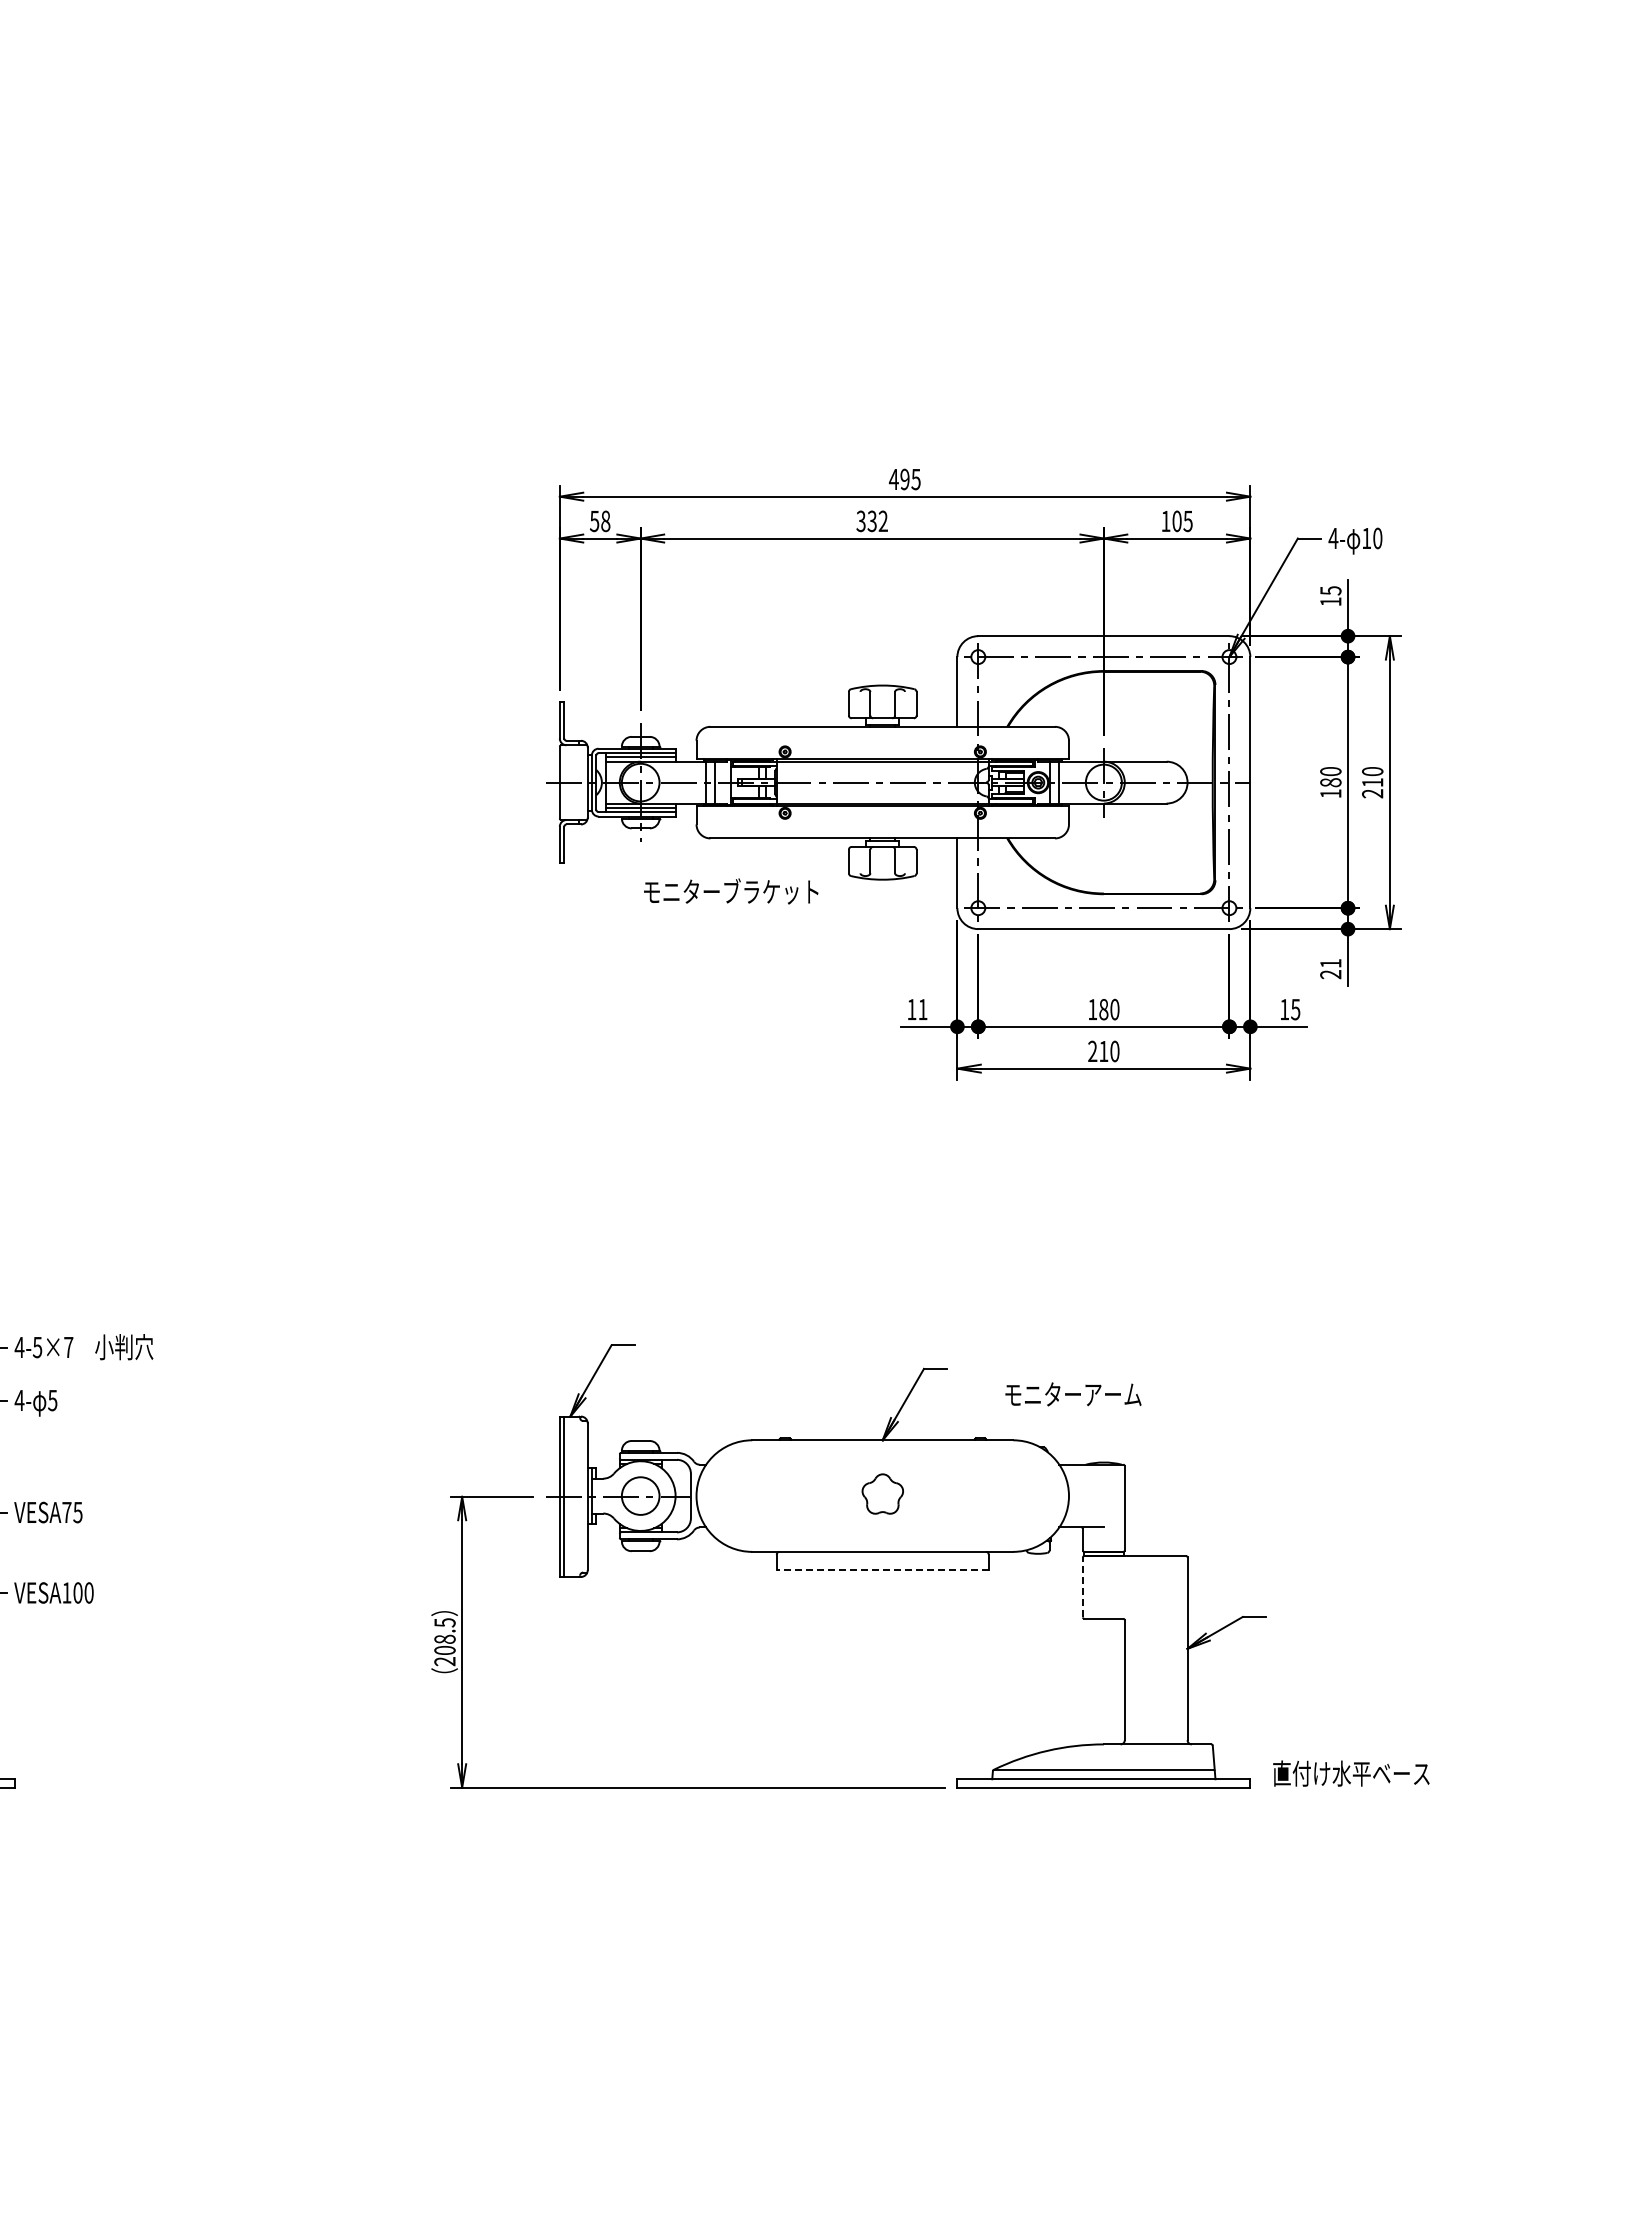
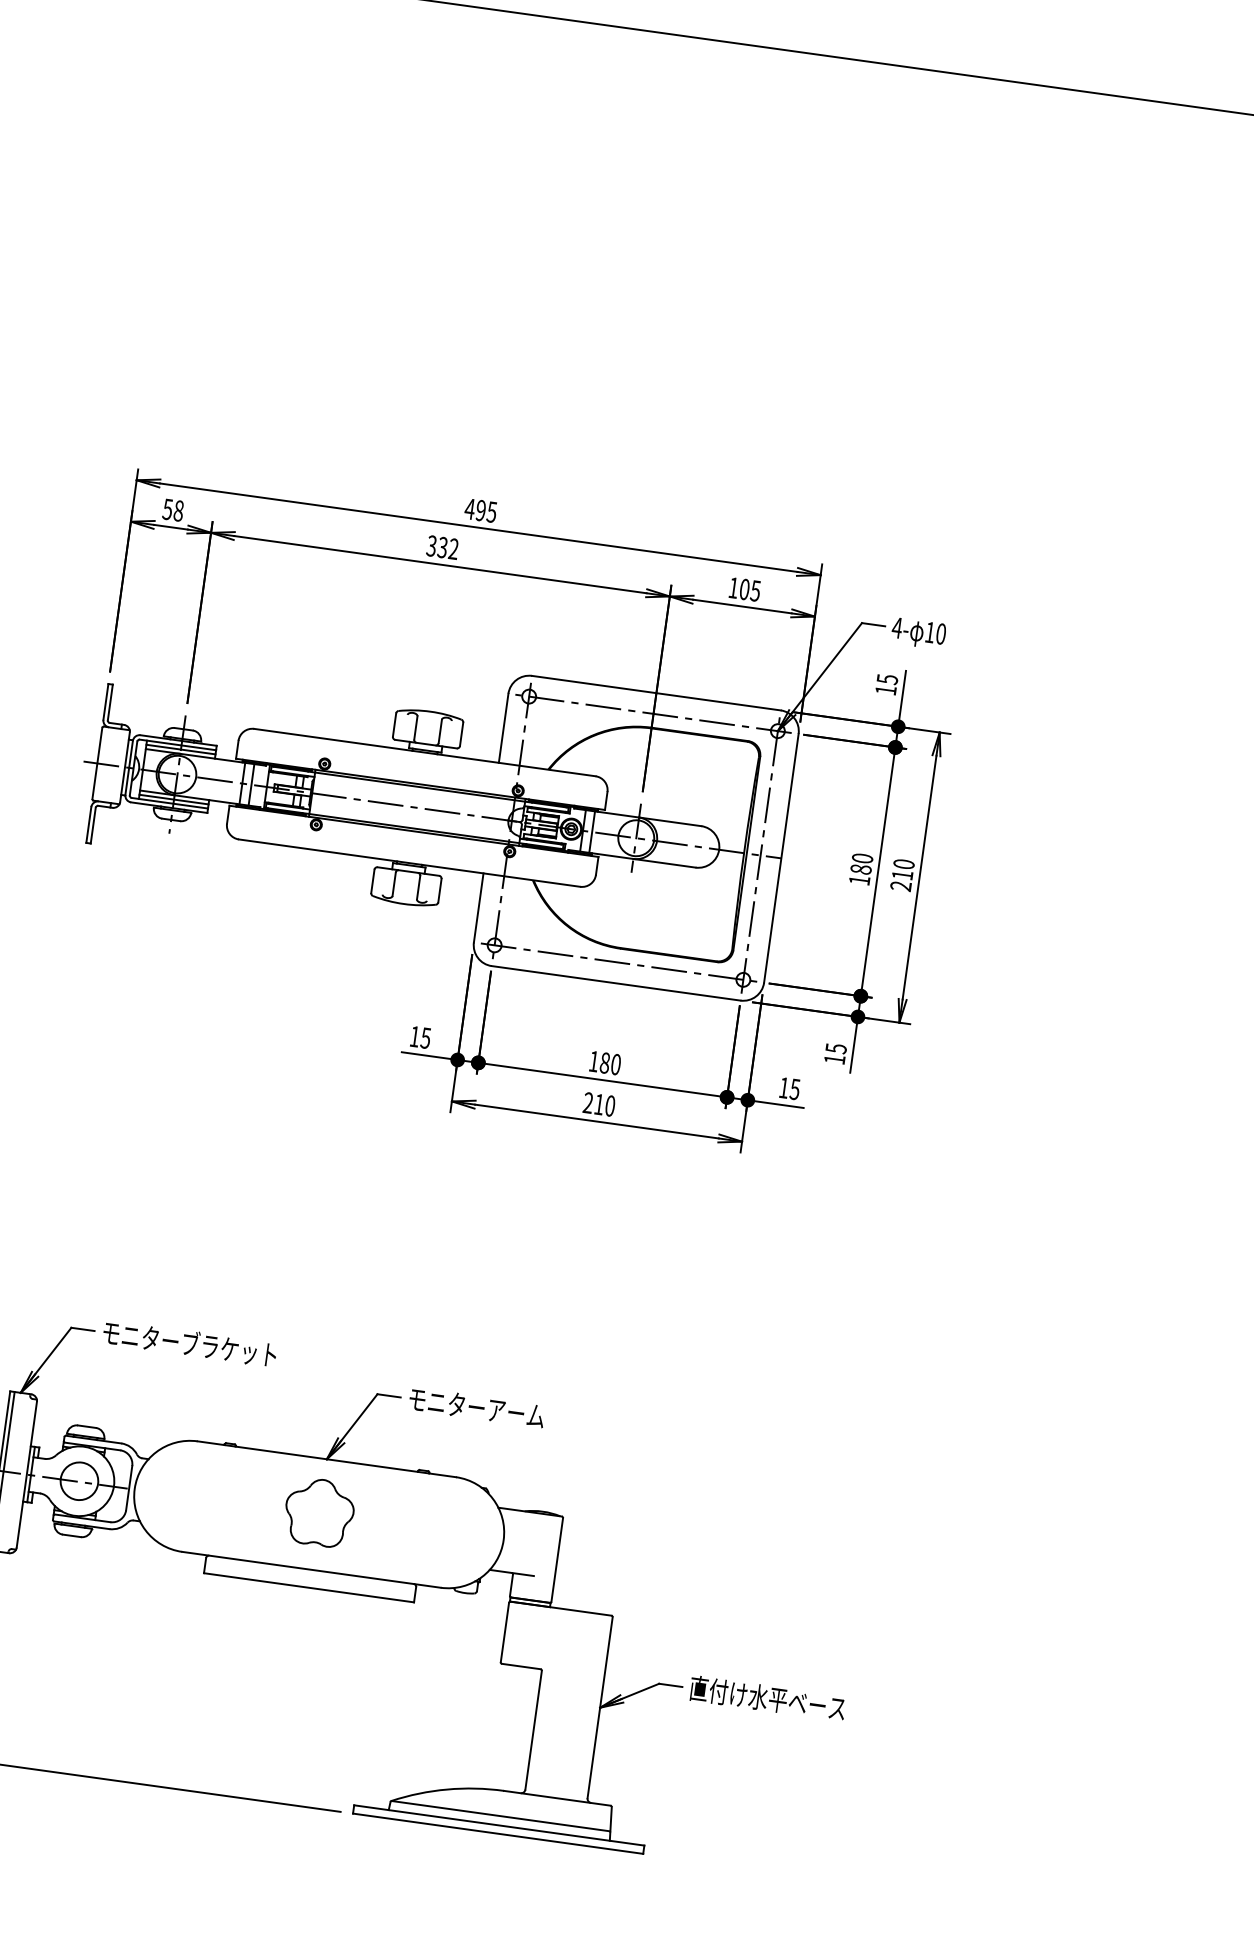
text: (731, 891) -> (190, 1343), moved
text: (1330, 969) -> (835, 1054), 21 -> 15
text: (922, 1009) -> (425, 1038), 11 -> 15
text: (1073, 1394) -> (477, 1407), moved
part: (882, 1493) -> (319, 1511), size x1.67
line: (882, 1570) -> (308, 1588), dashed -> solid
line: (1082, 1587) -> (504, 1632), dashed -> solid
text: (1351, 1773) -> (767, 1698), moved

